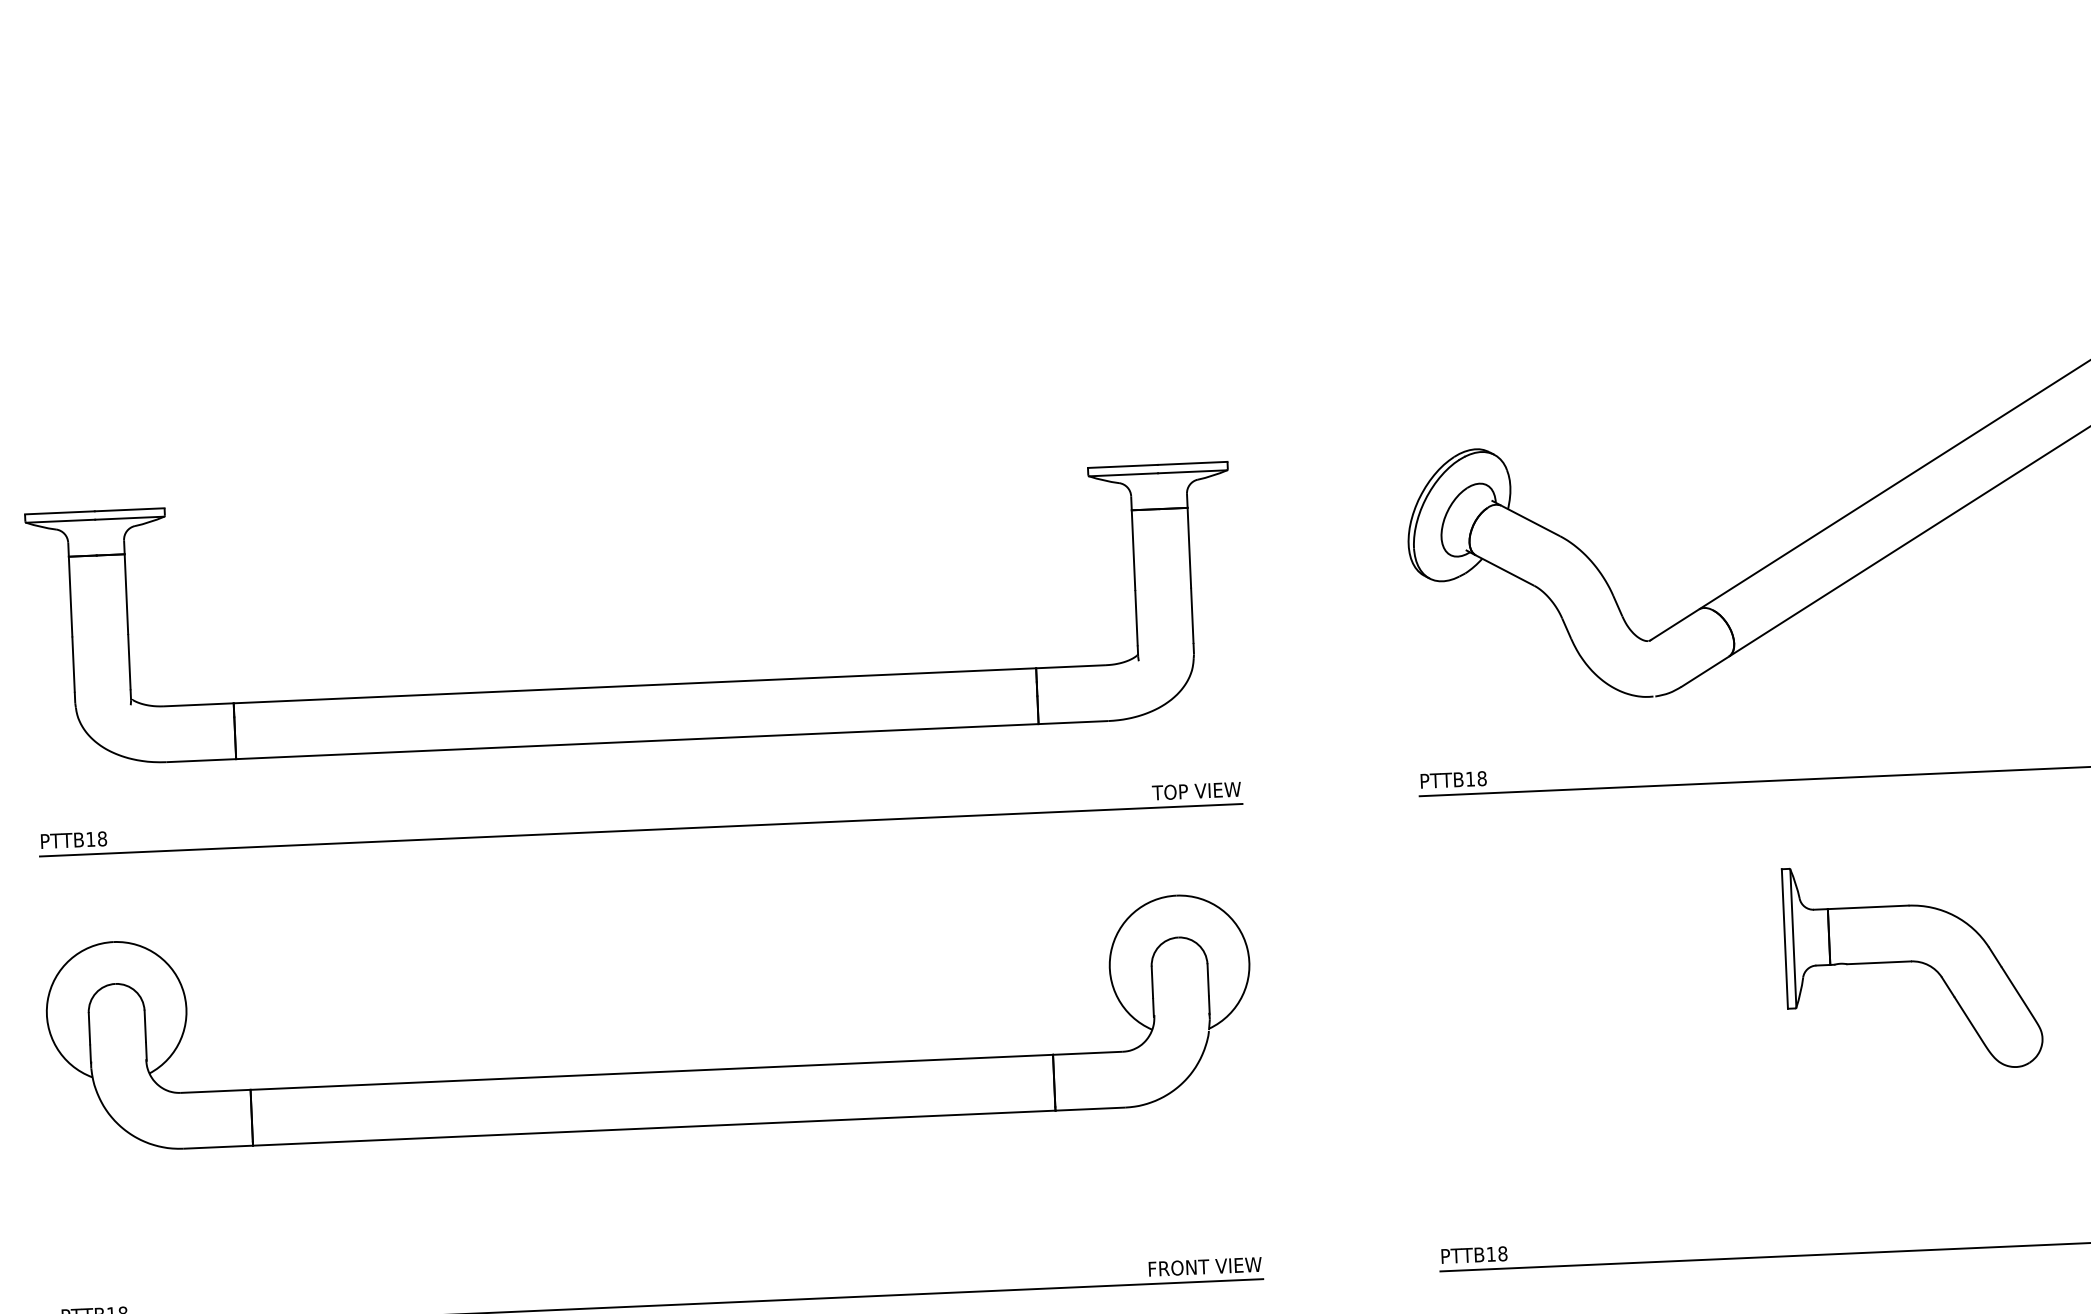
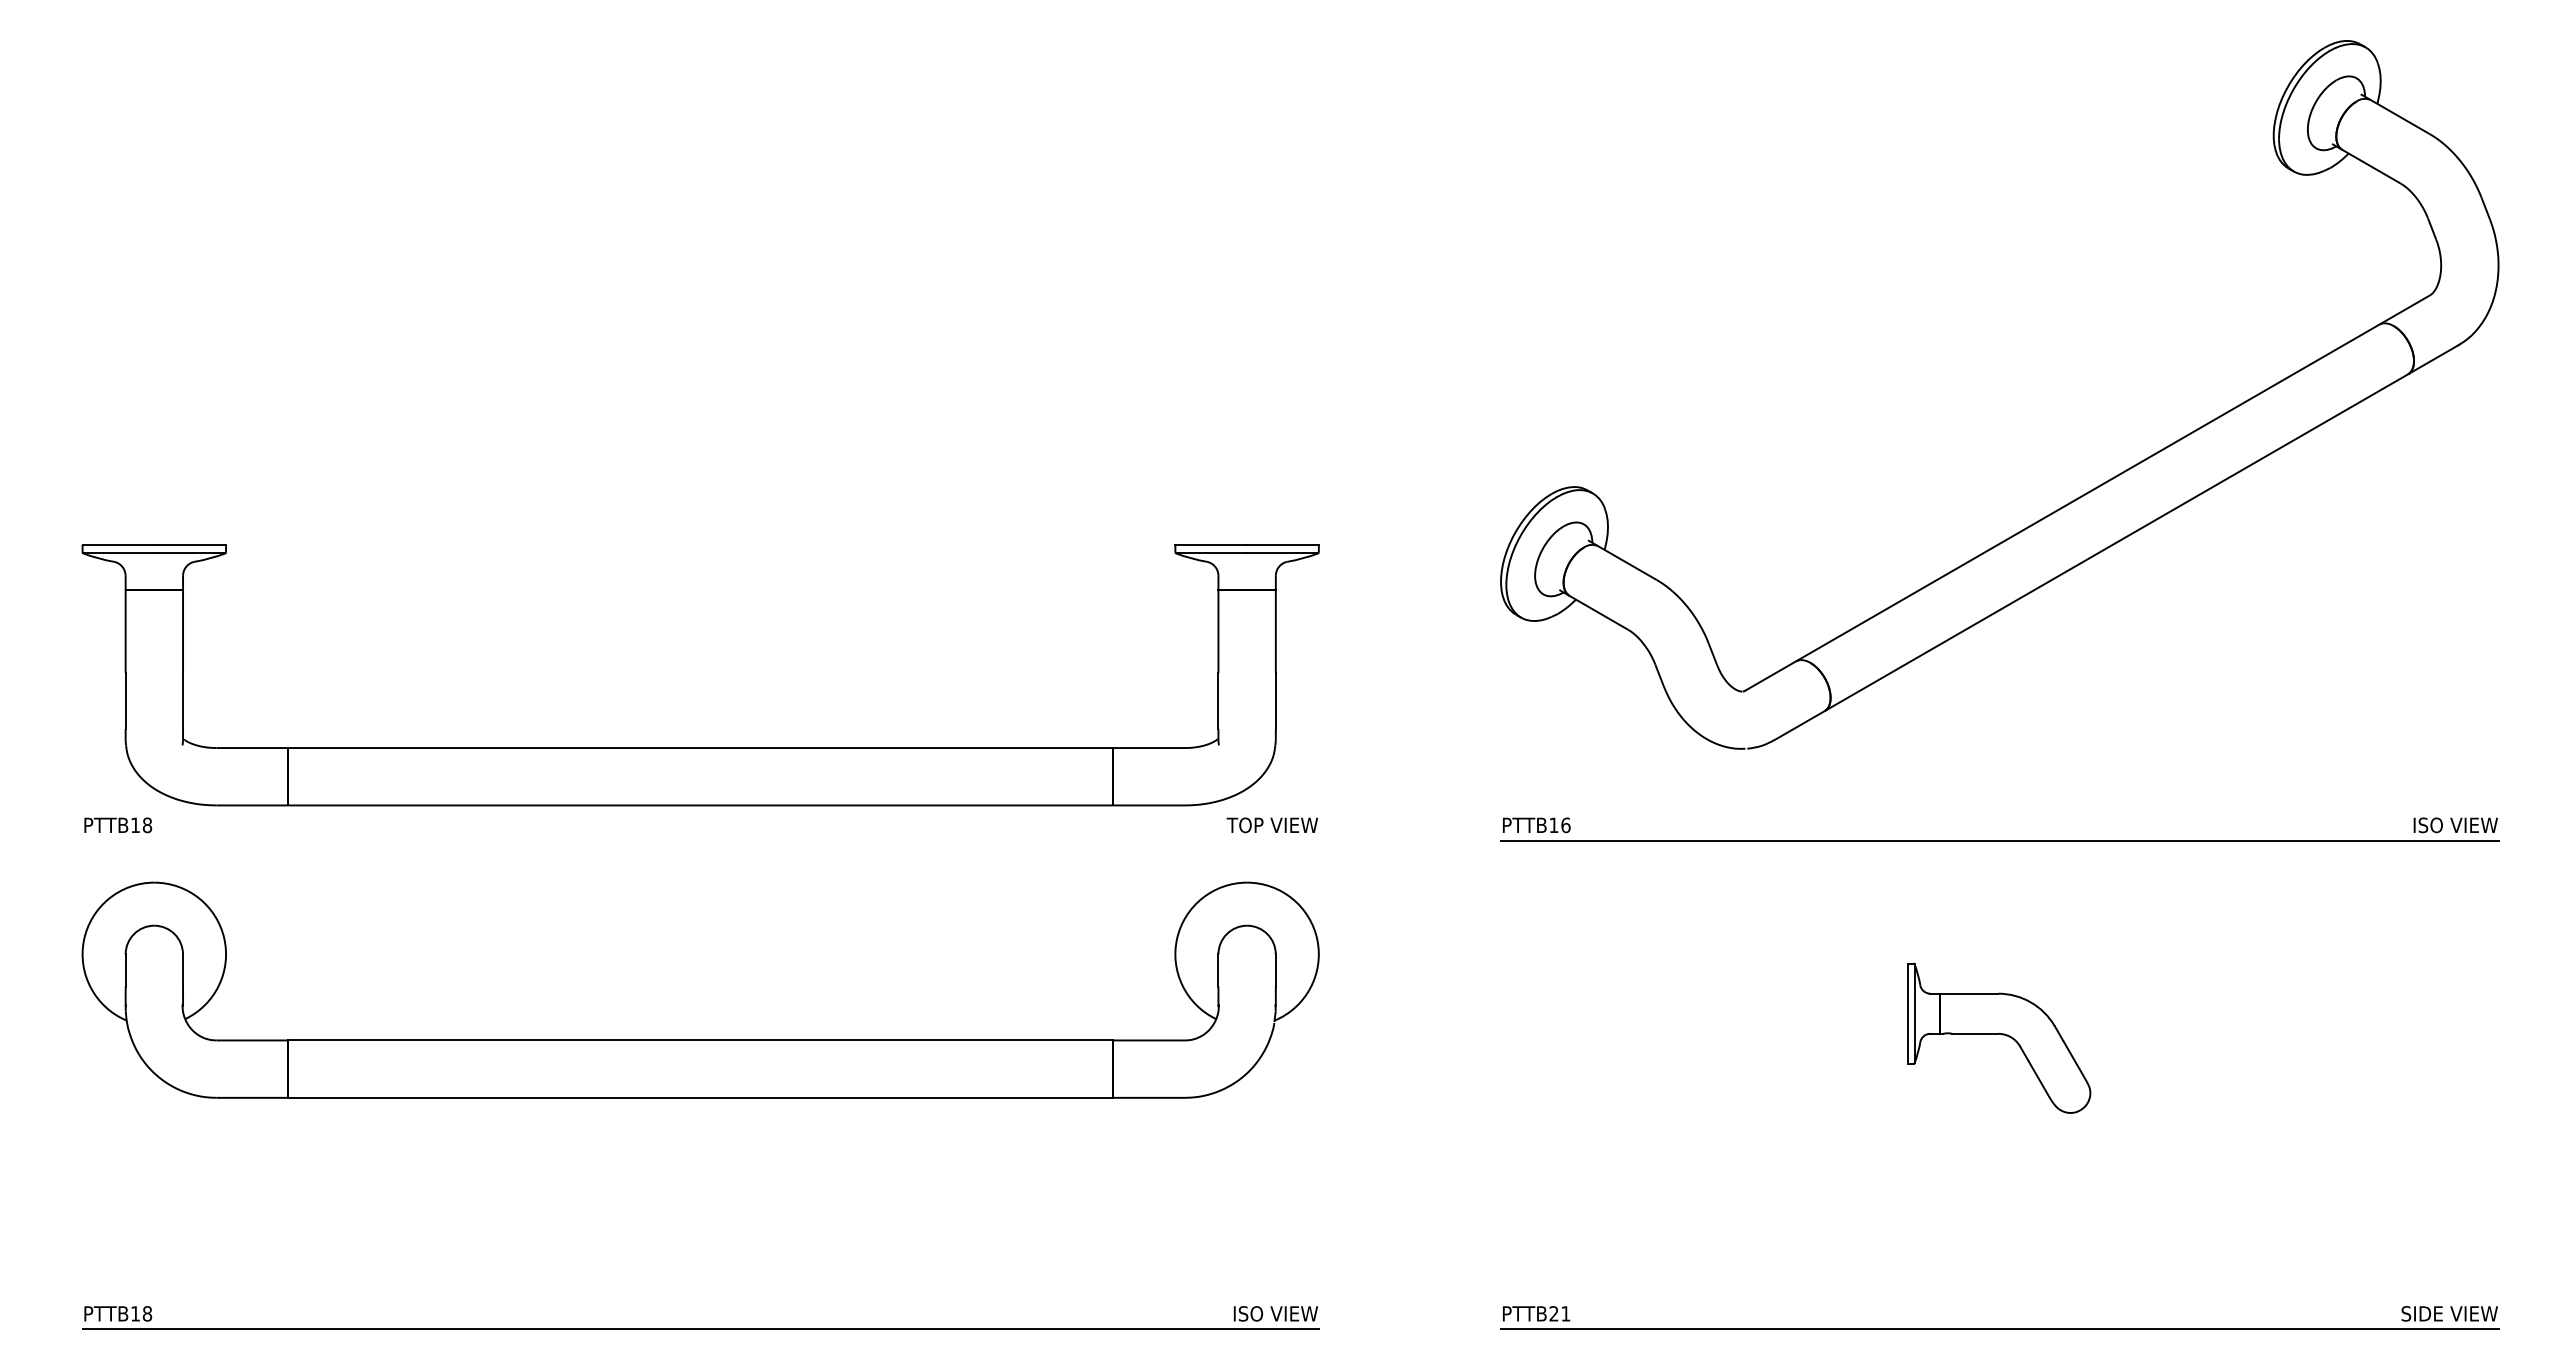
part: (634, 685) -> (700, 747), moved
text: (1481, 777) -> (1565, 824), PTTB18 -> PTTB16
line: (641, 830) -> (700, 840), removed
part: (1912, 966) -> (1999, 1037), size x0.7
part: (651, 1071) -> (700, 1039), moved
text: (1496, 1253) -> (1559, 1313), PTTB18 -> PTTB21
text: (1179, 1267) -> (1233, 1313), FRONT VIEW -> ISO VIEW

